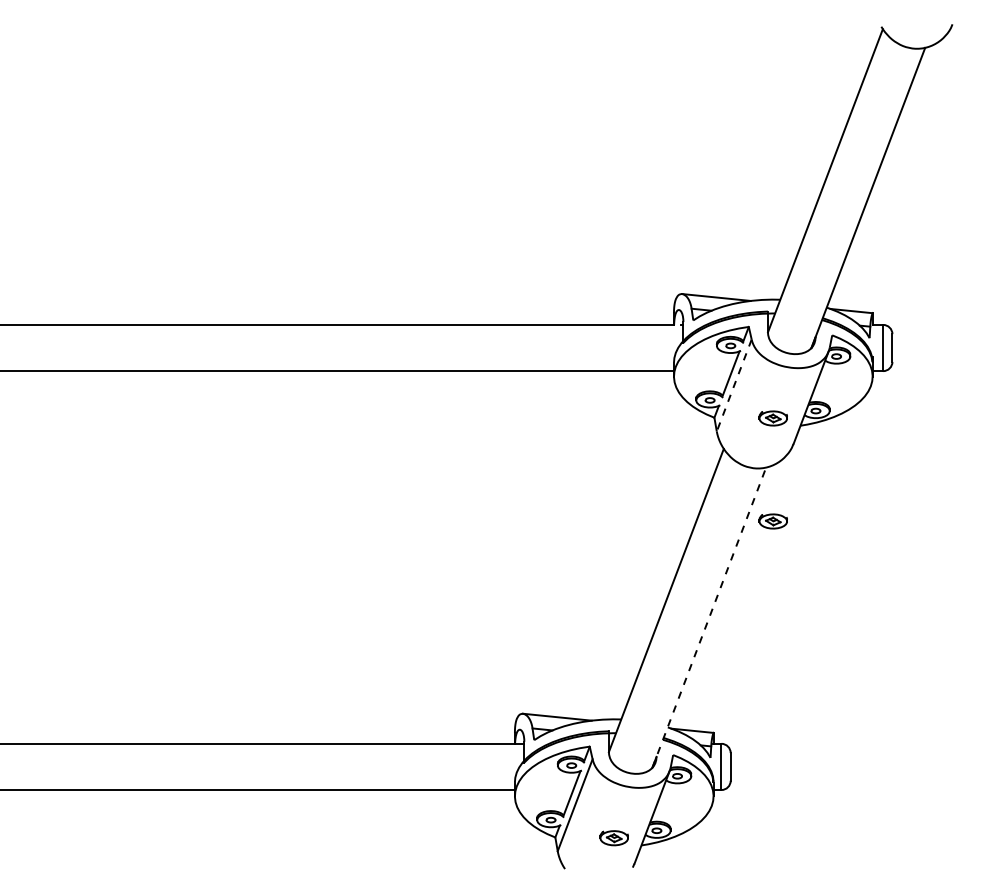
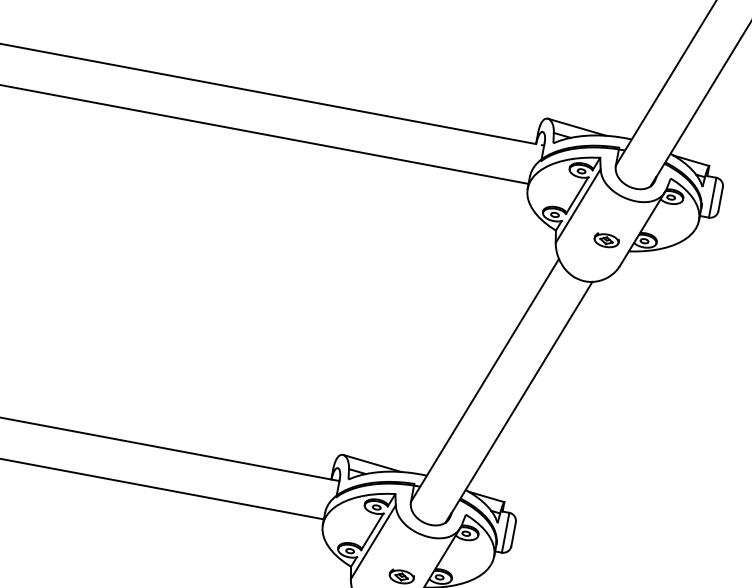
line: (734, 386) -> (578, 206), dashed -> solid
part: (772, 521) -> (589, 329), removed
line: (709, 617) -> (519, 402), dashed -> solid

